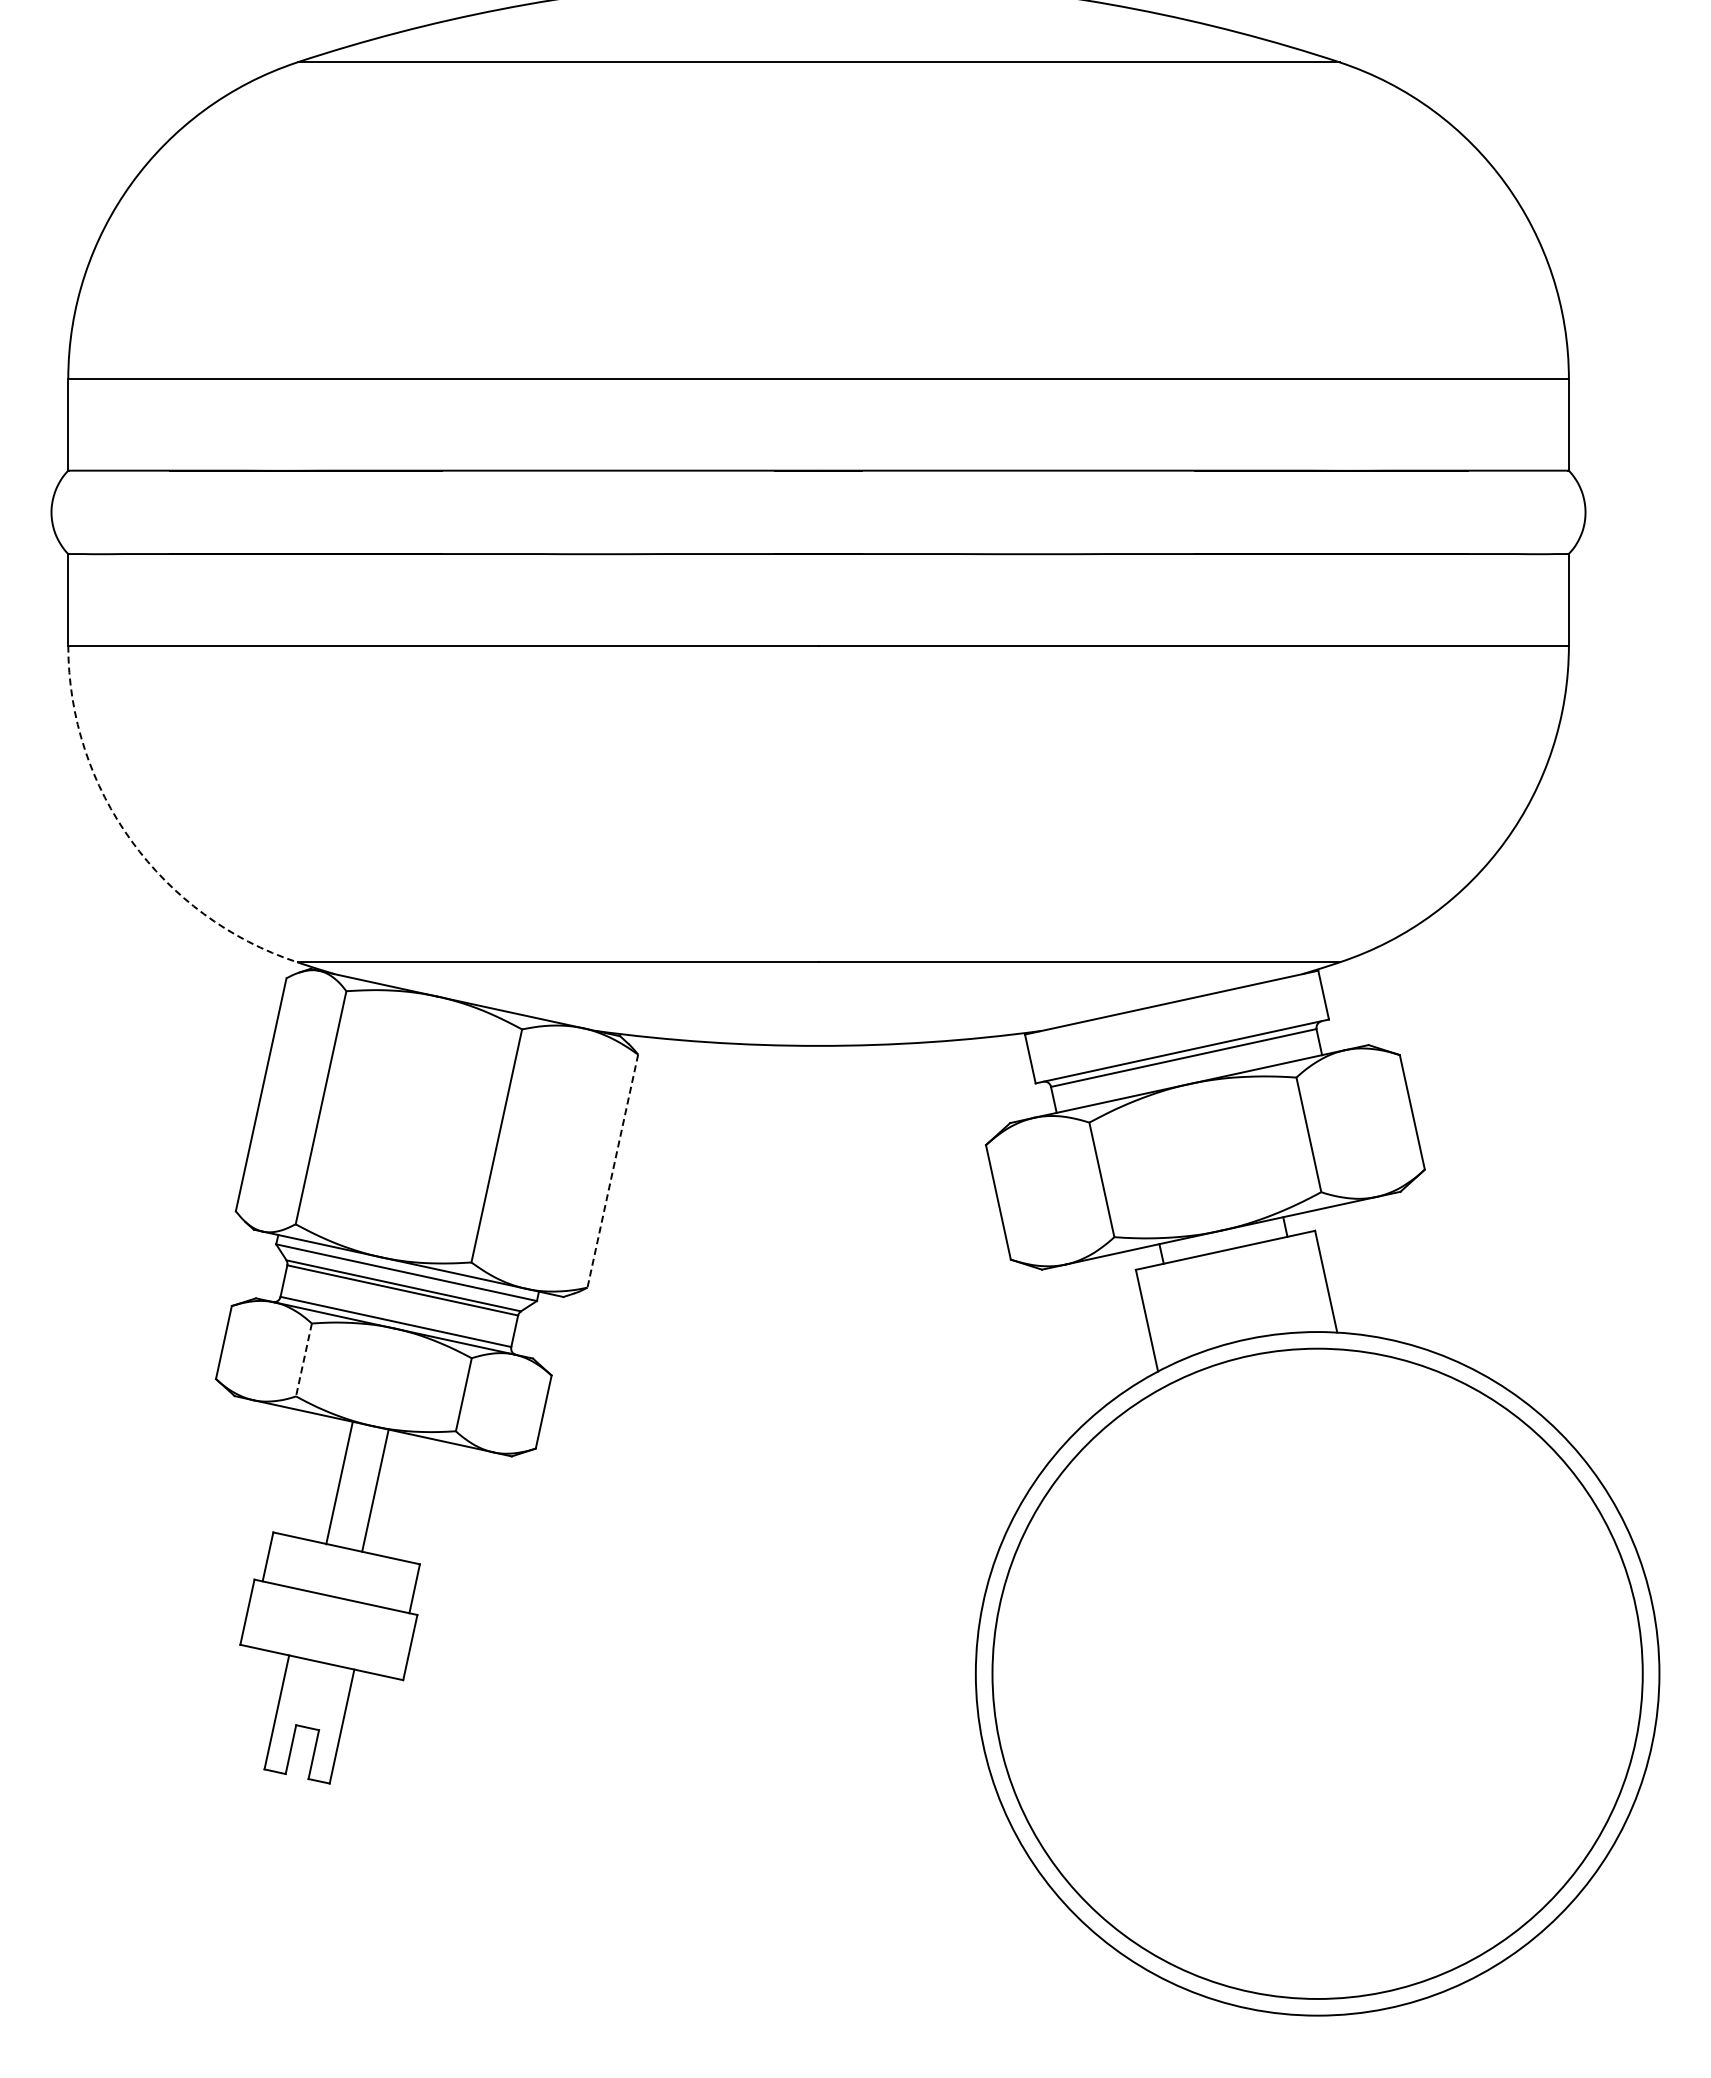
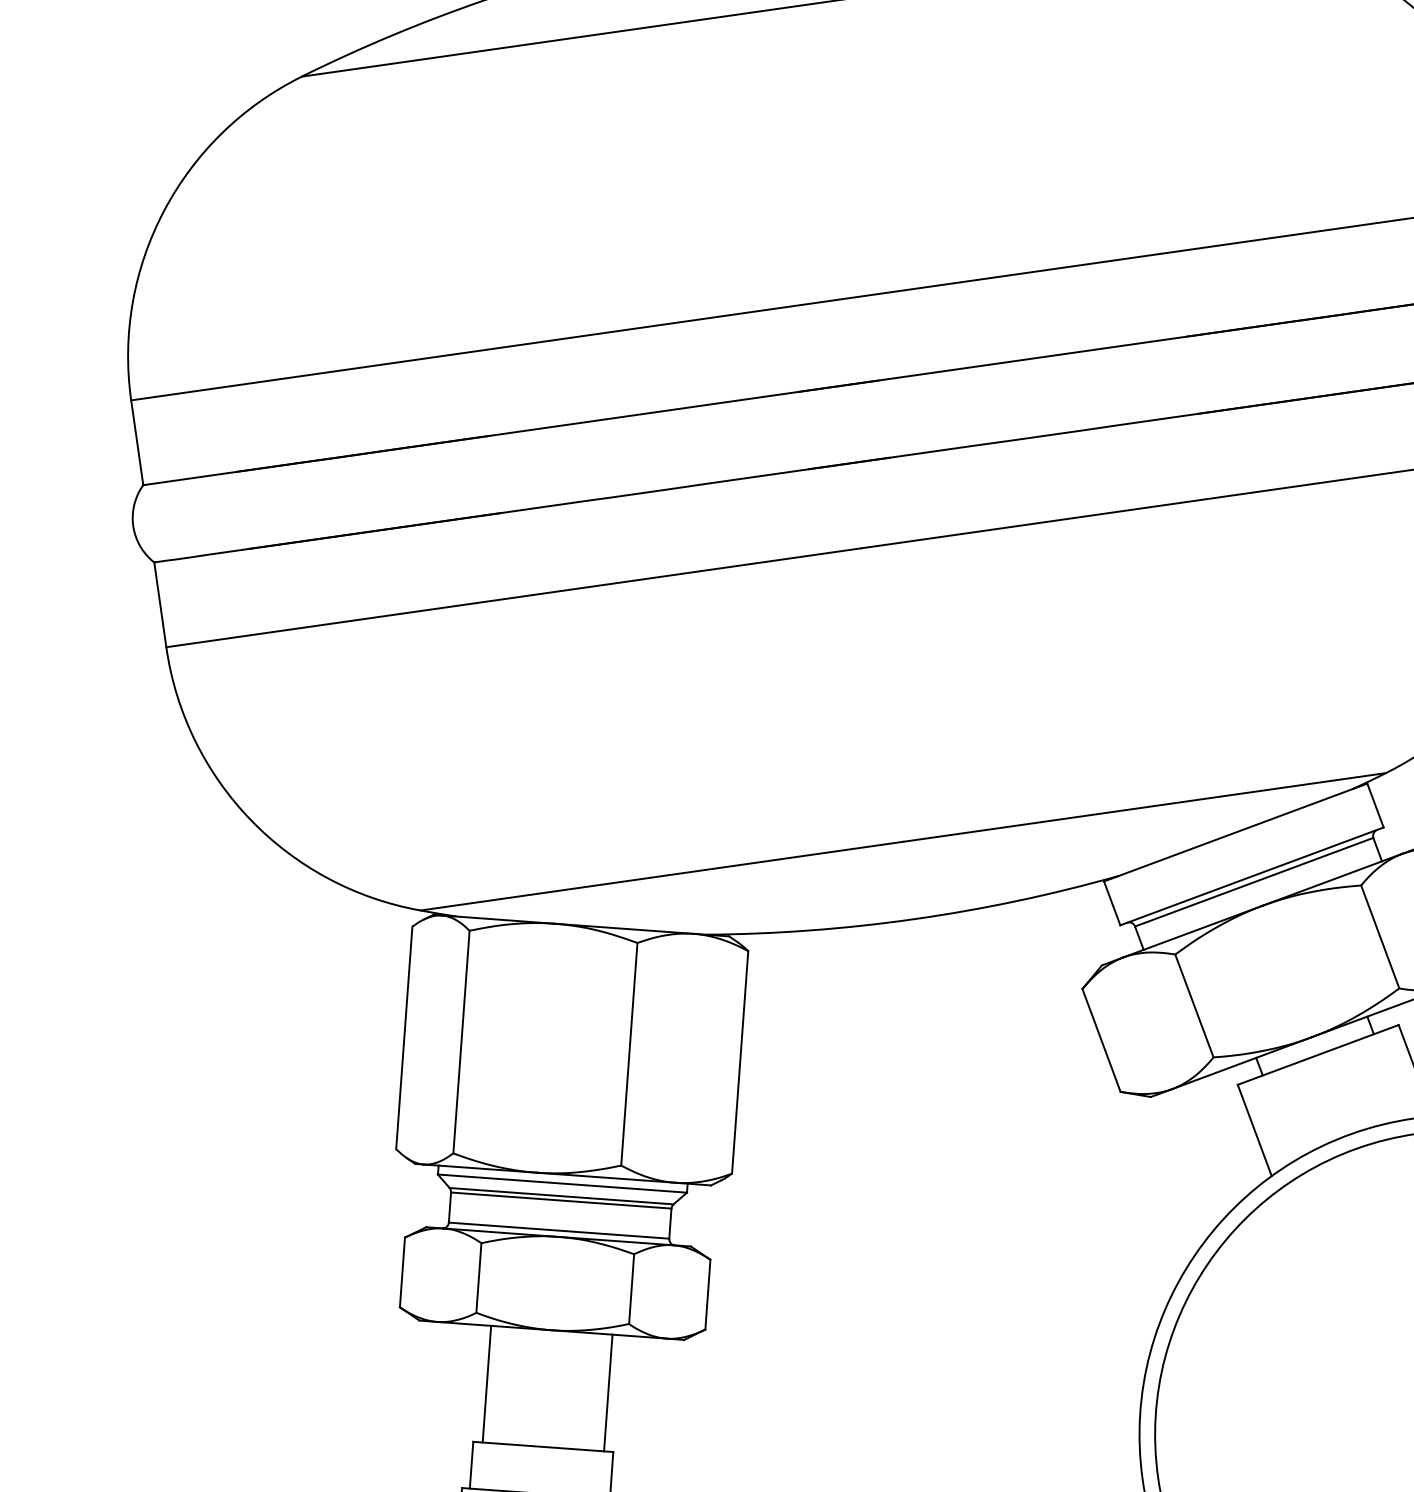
arc: (131, 841) -> (250, 820), dashed -> solid
line: (612, 1171) -> (739, 1062), dashed -> solid
line: (303, 1360) -> (478, 1278), dashed -> solid
line: (339, 1483) -> (608, 1393), moved
line: (375, 1490) -> (486, 1384), moved

